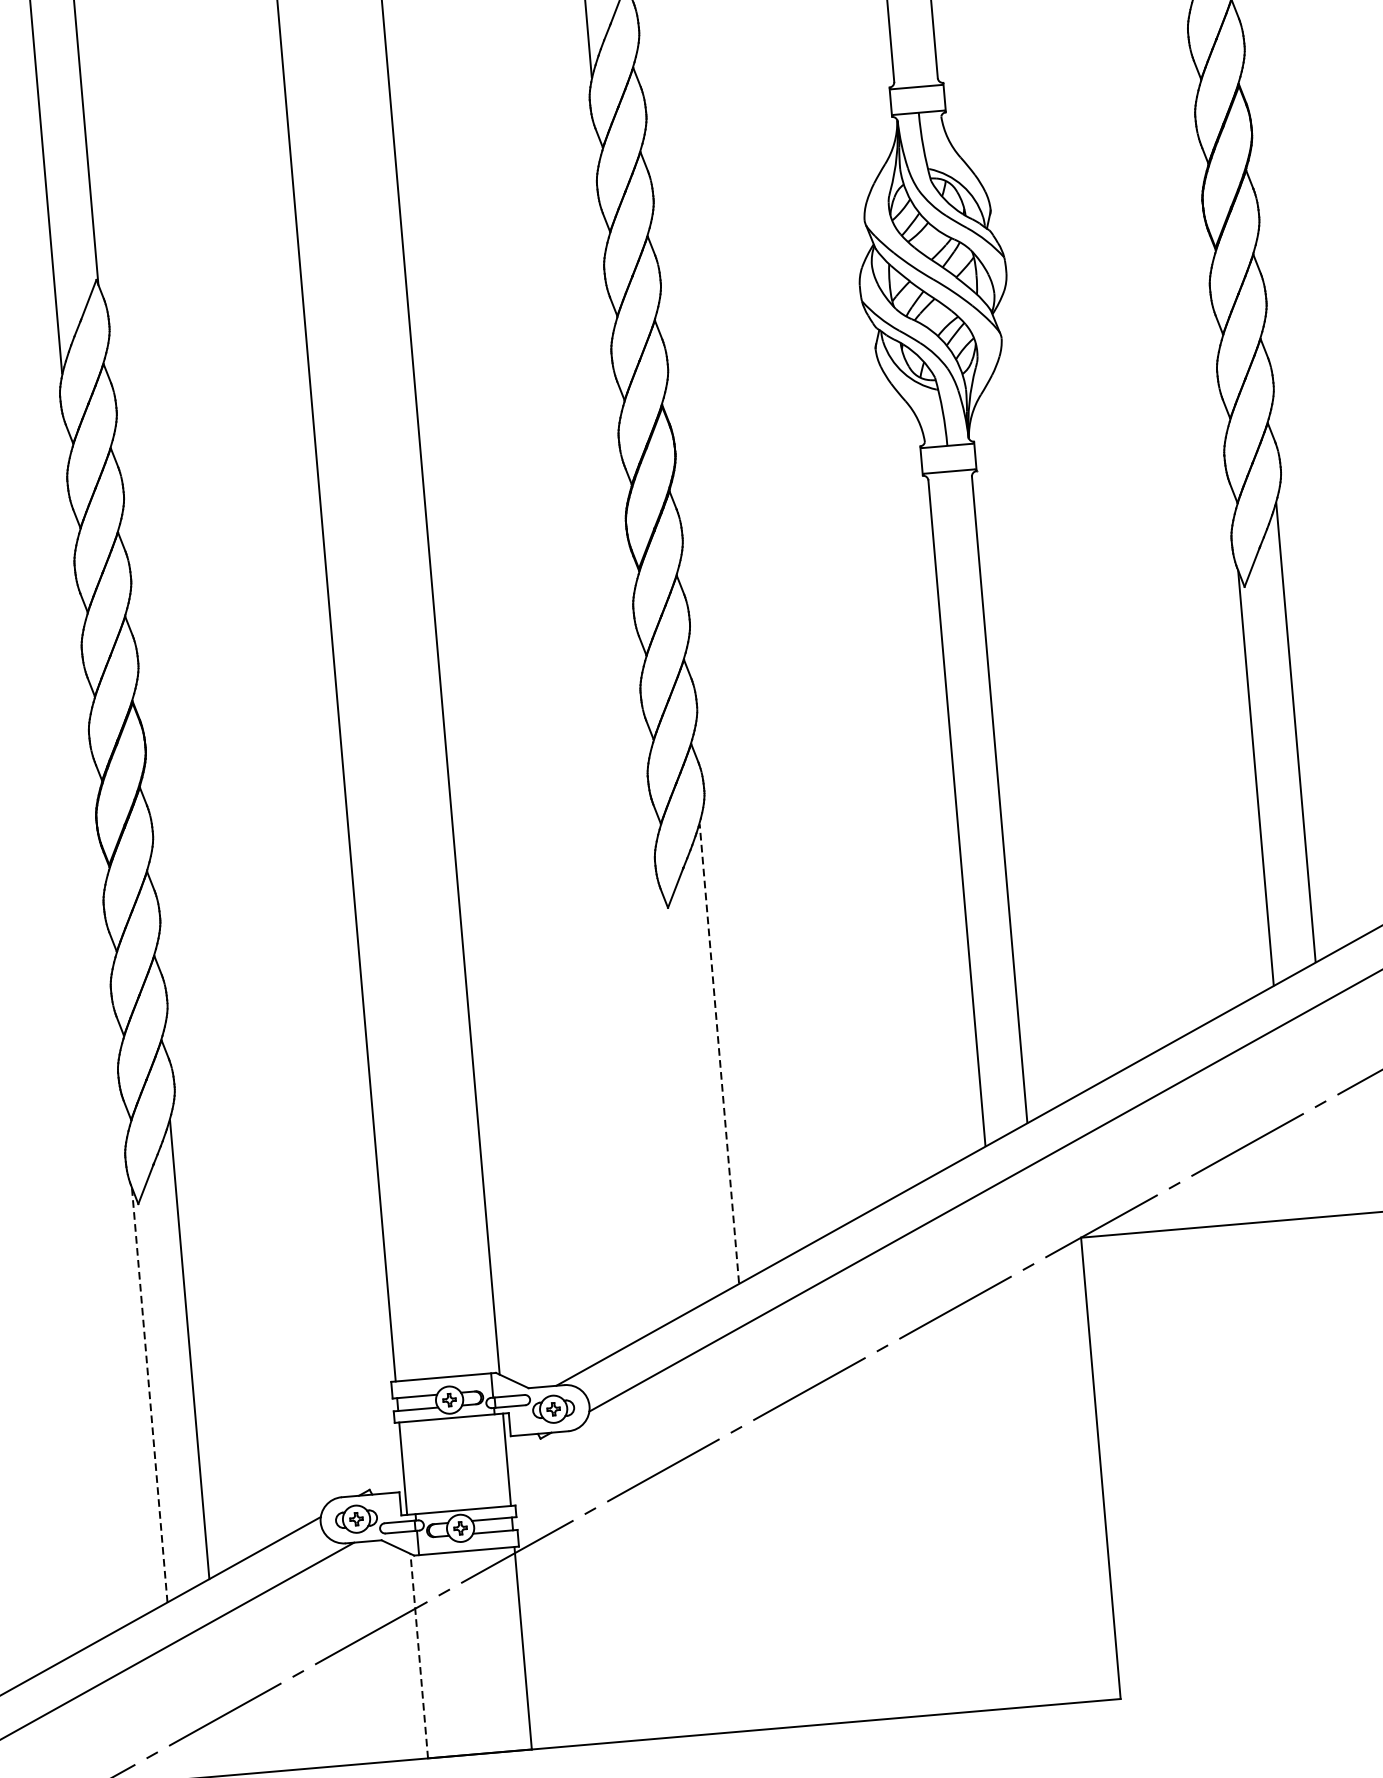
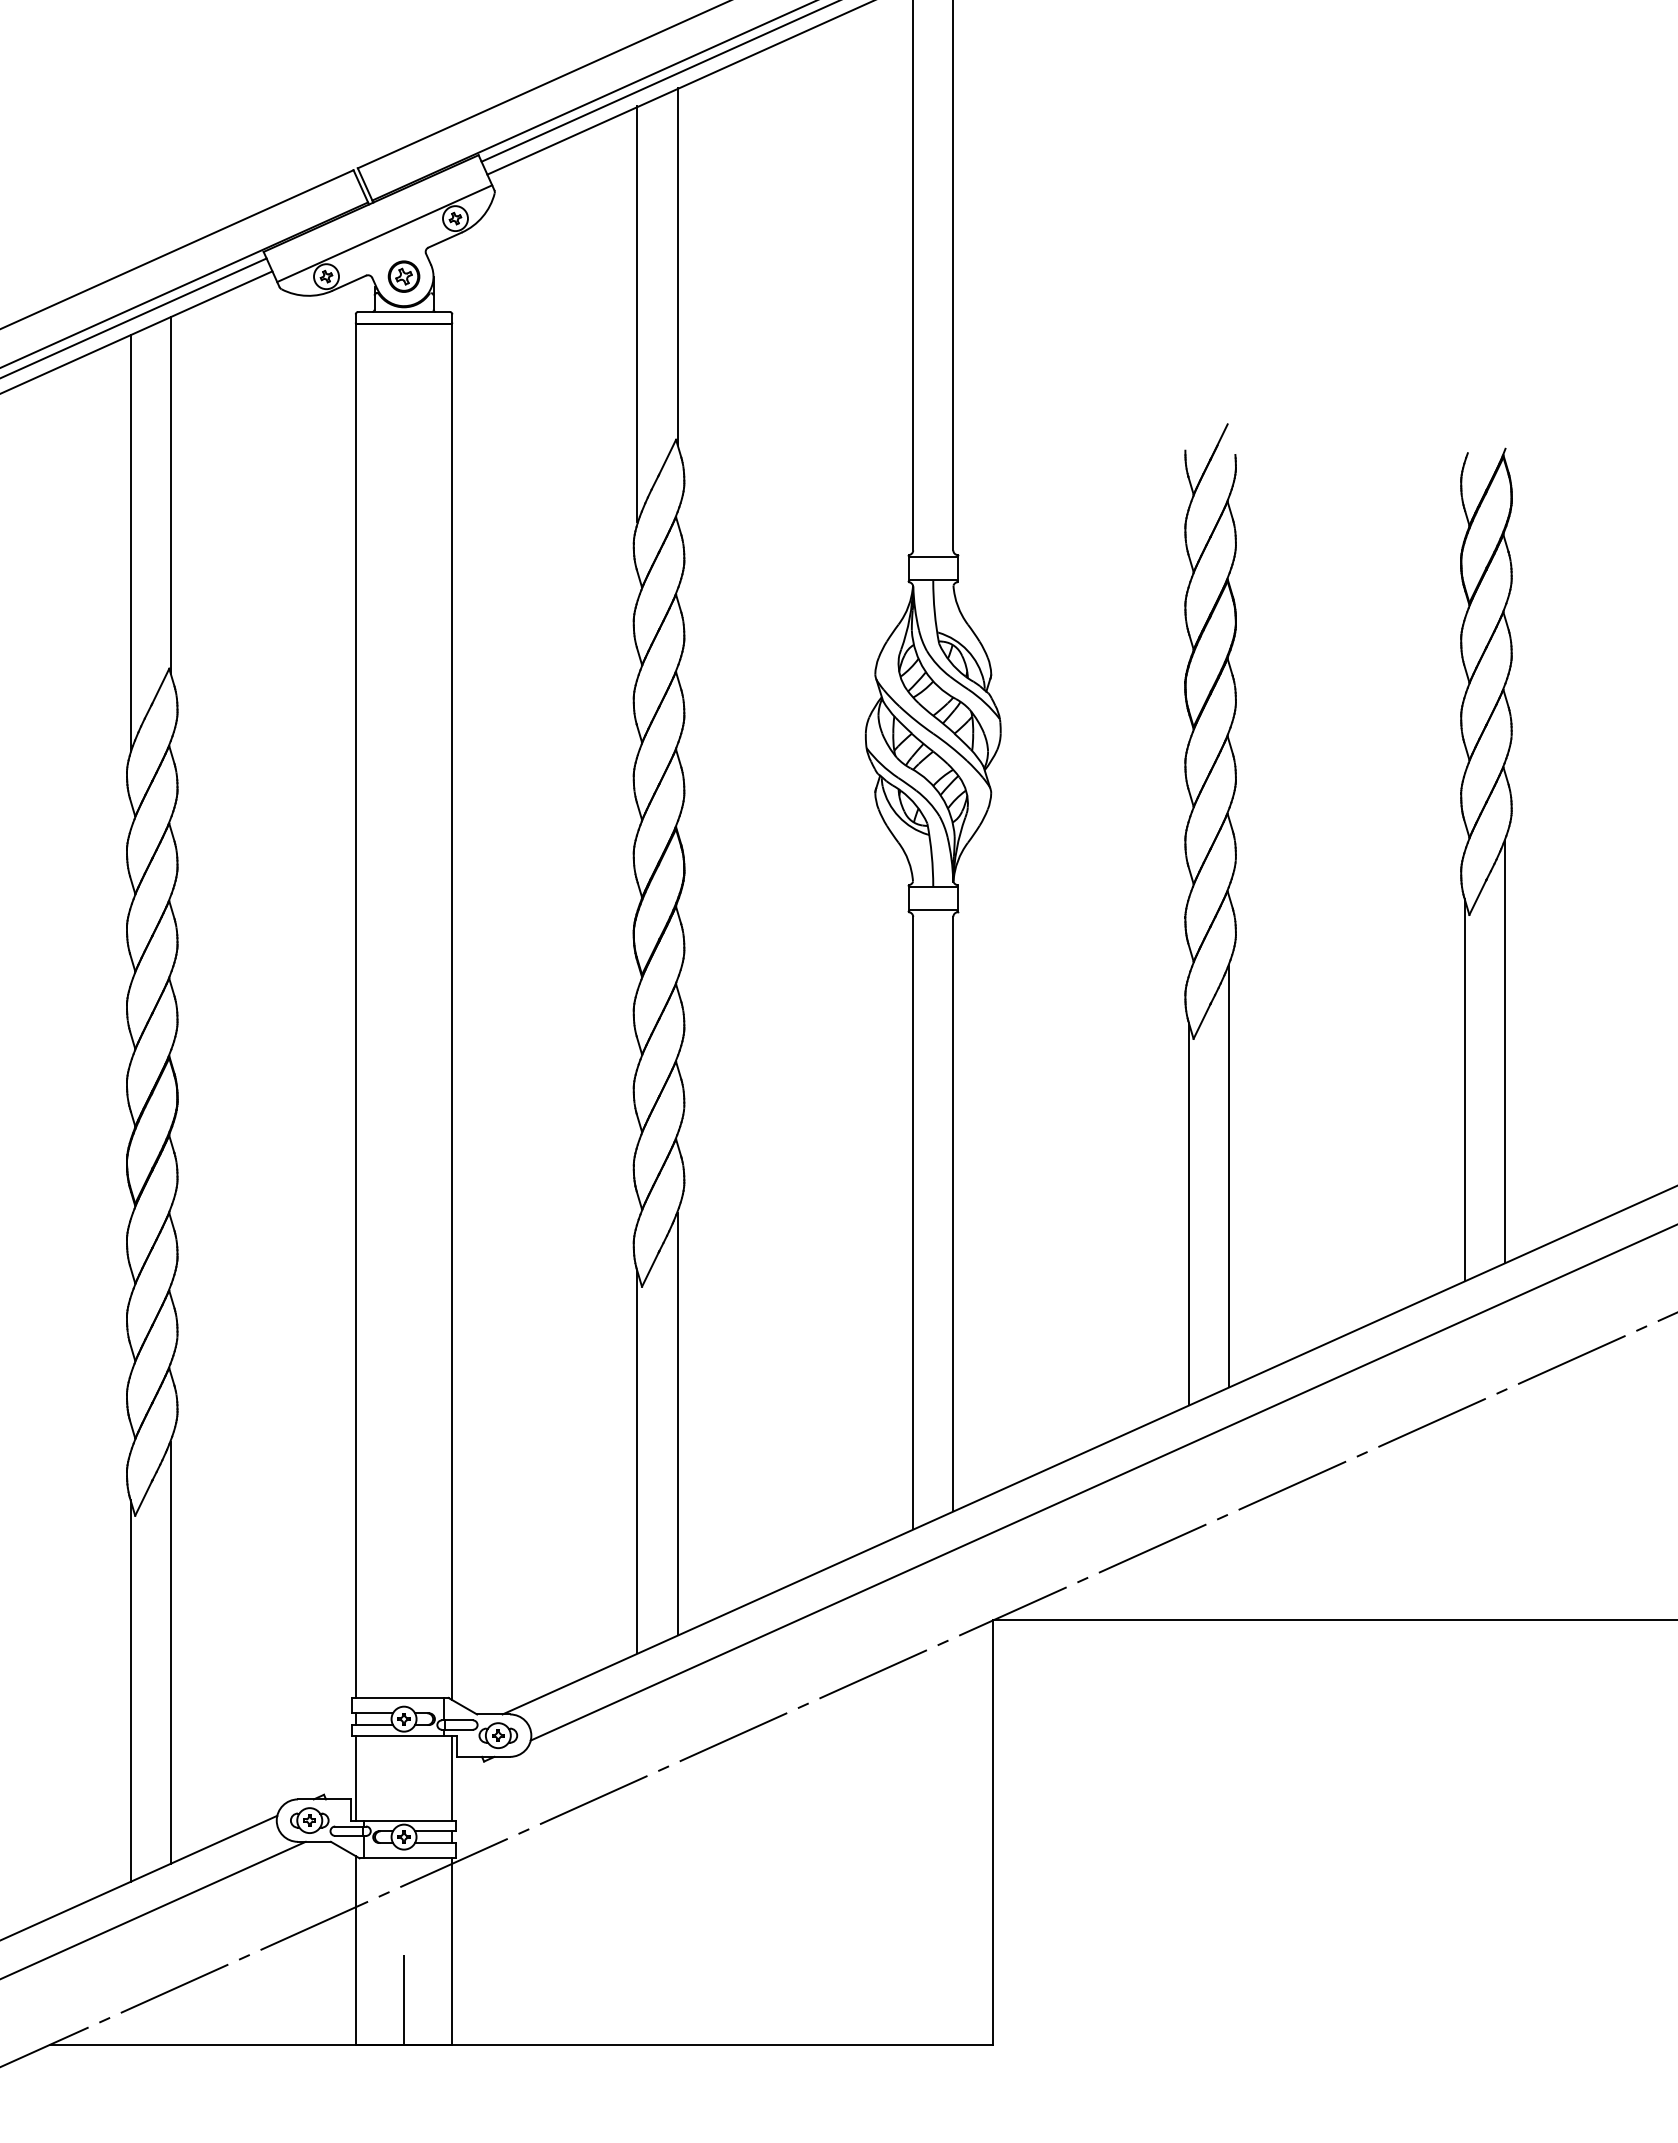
line: (719, 1053) -> (677, 1423), dashed -> solid
line: (679, 1098) -> (637, 1461), added
line: (149, 1395) -> (130, 1691), dashed -> solid
line: (419, 1656) -> (356, 1950), dashed -> solid
line: (476, 1704) -> (404, 1999), added

